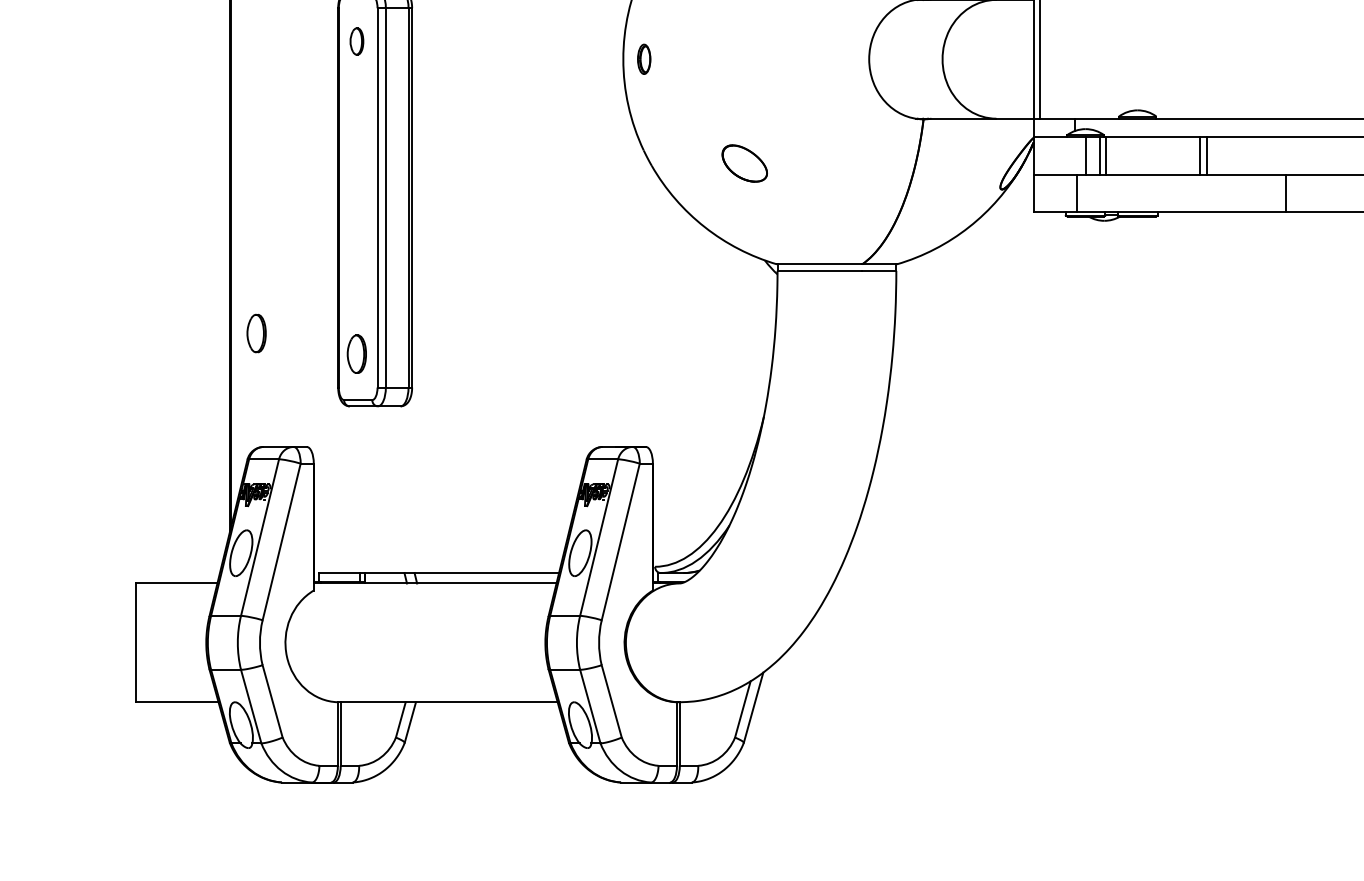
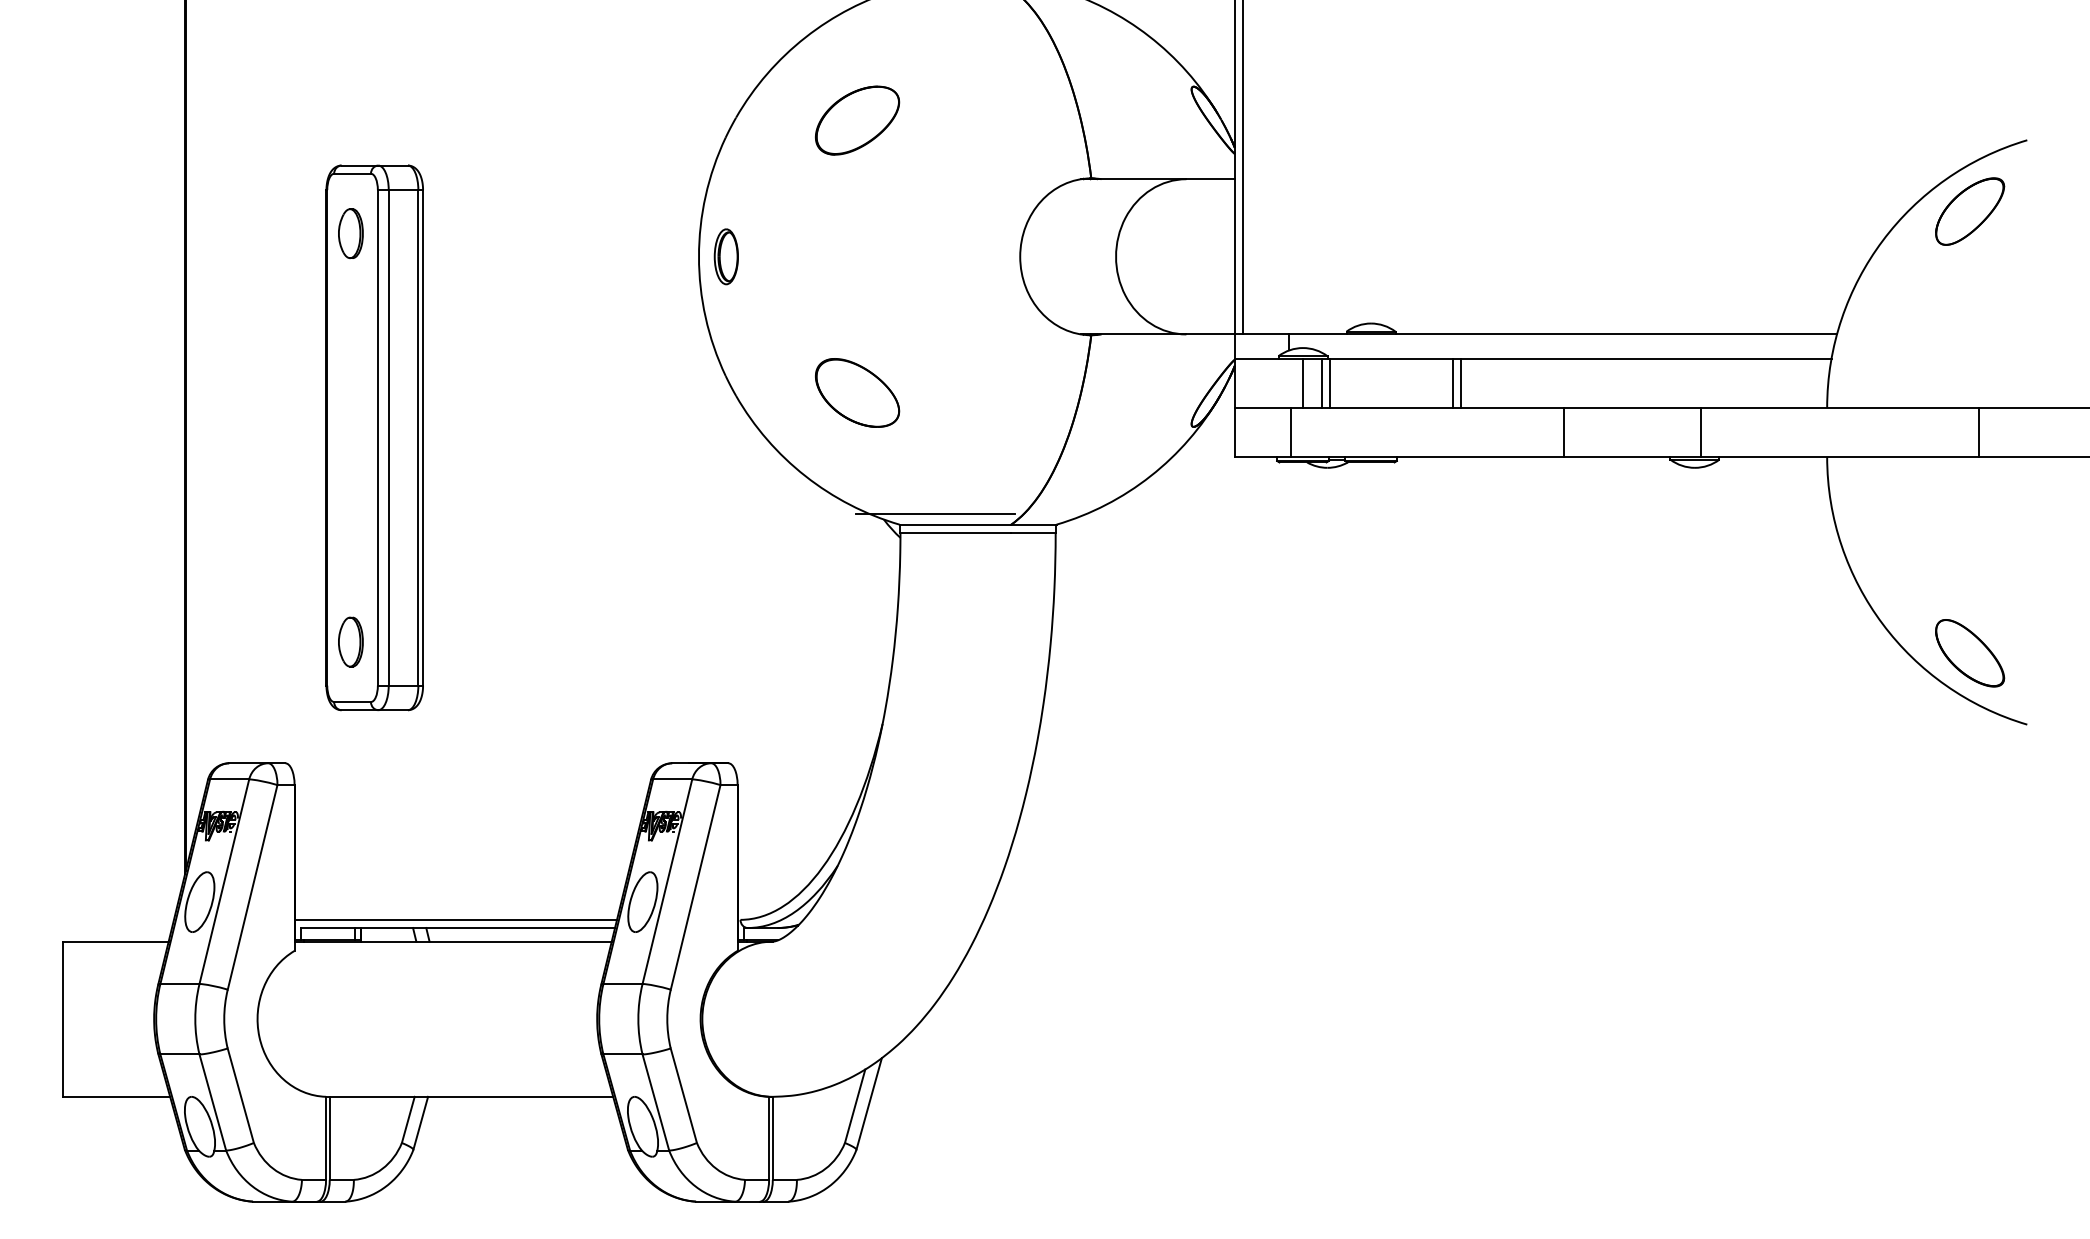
part: (356, 41) -> (350, 233), size x1.43
part: (643, 59) -> (725, 256), size x1.43
part: (744, 163) -> (857, 392), size x1.43
line: (803, 255) -> (934, 513), added
part: (256, 333) -> (219, 614), removed
line: (436, 566) -> (455, 919), added

